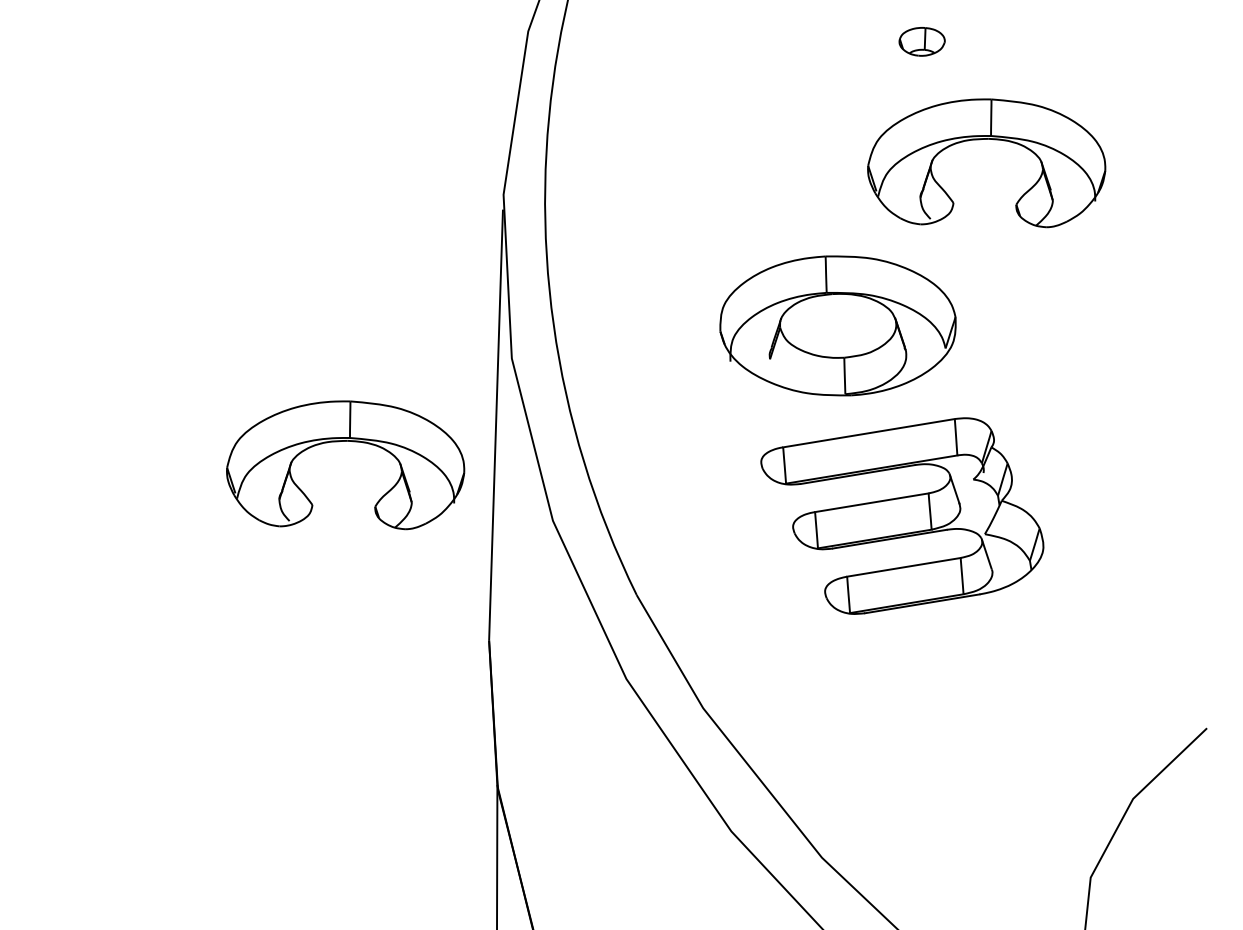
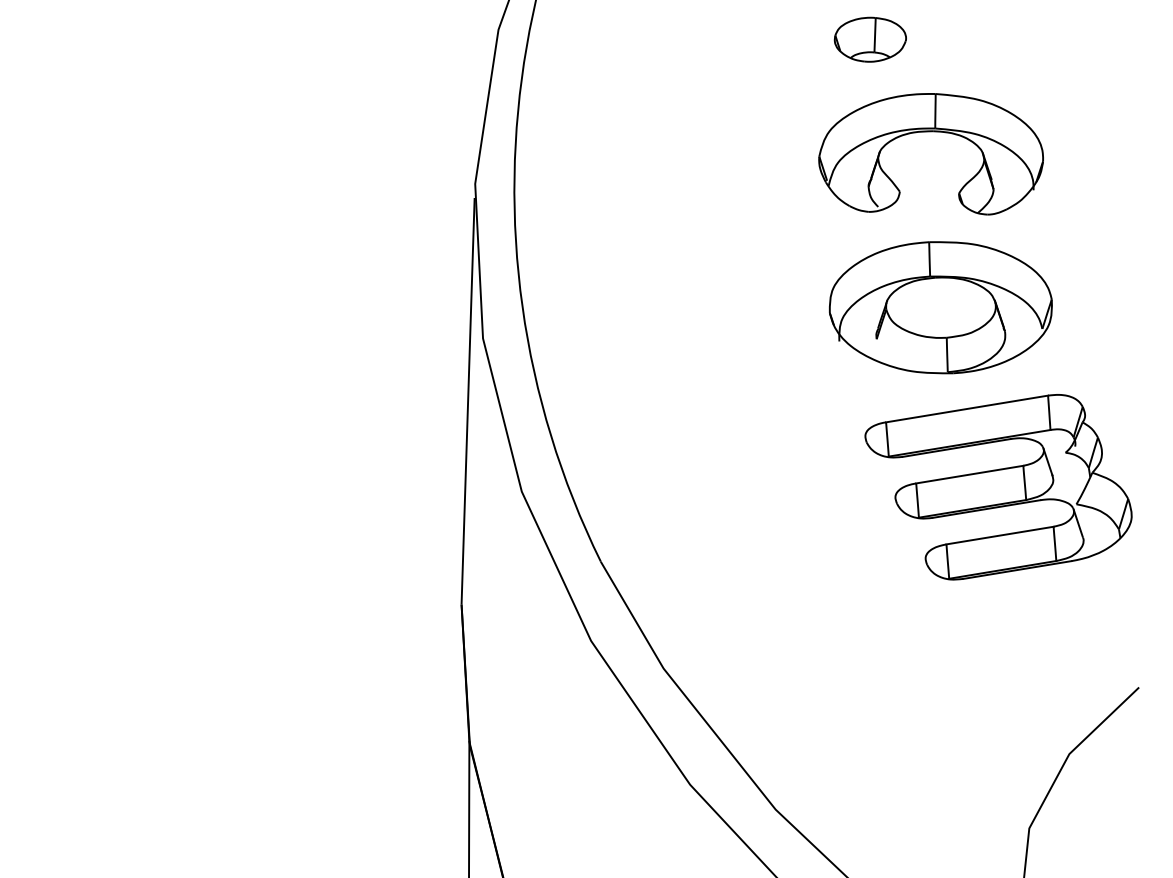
part: (921, 41) -> (869, 39), size x1.67
part: (837, 325) -> (940, 307), moved
part: (344, 442) -> (325, 417), removed
part: (902, 516) -> (998, 487), moved

